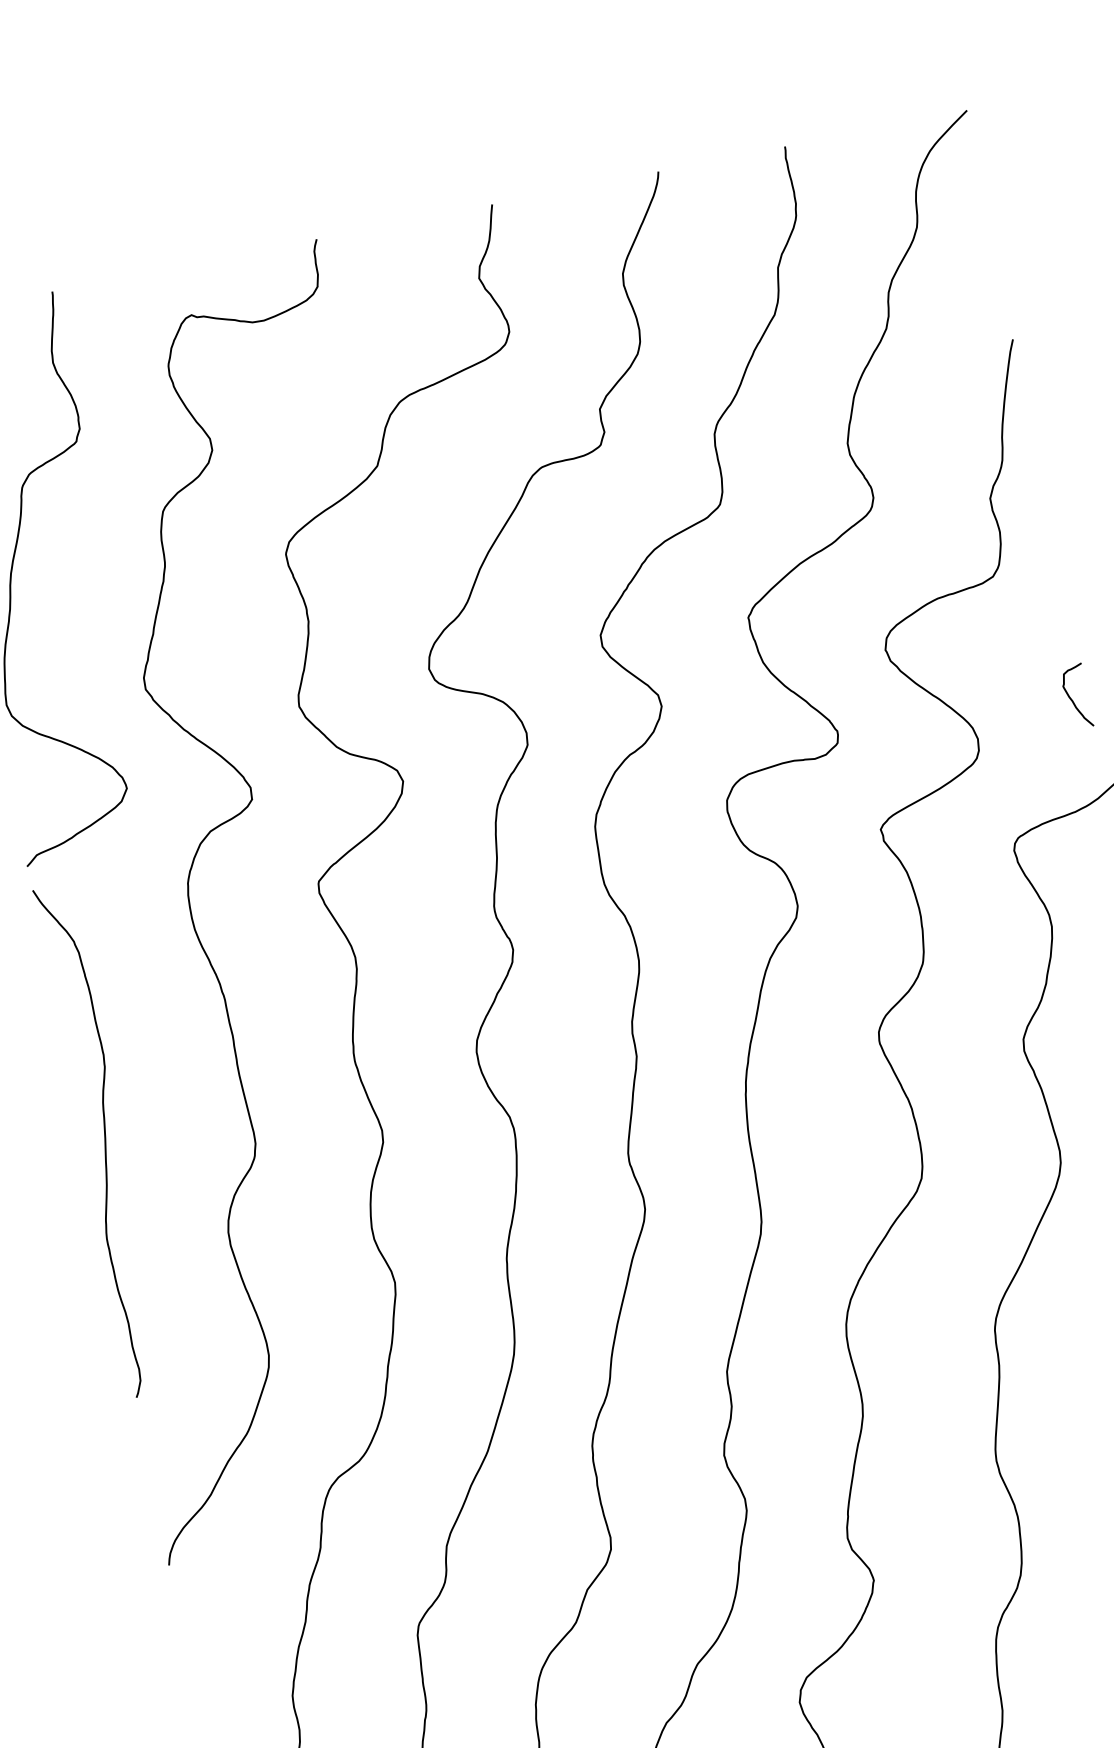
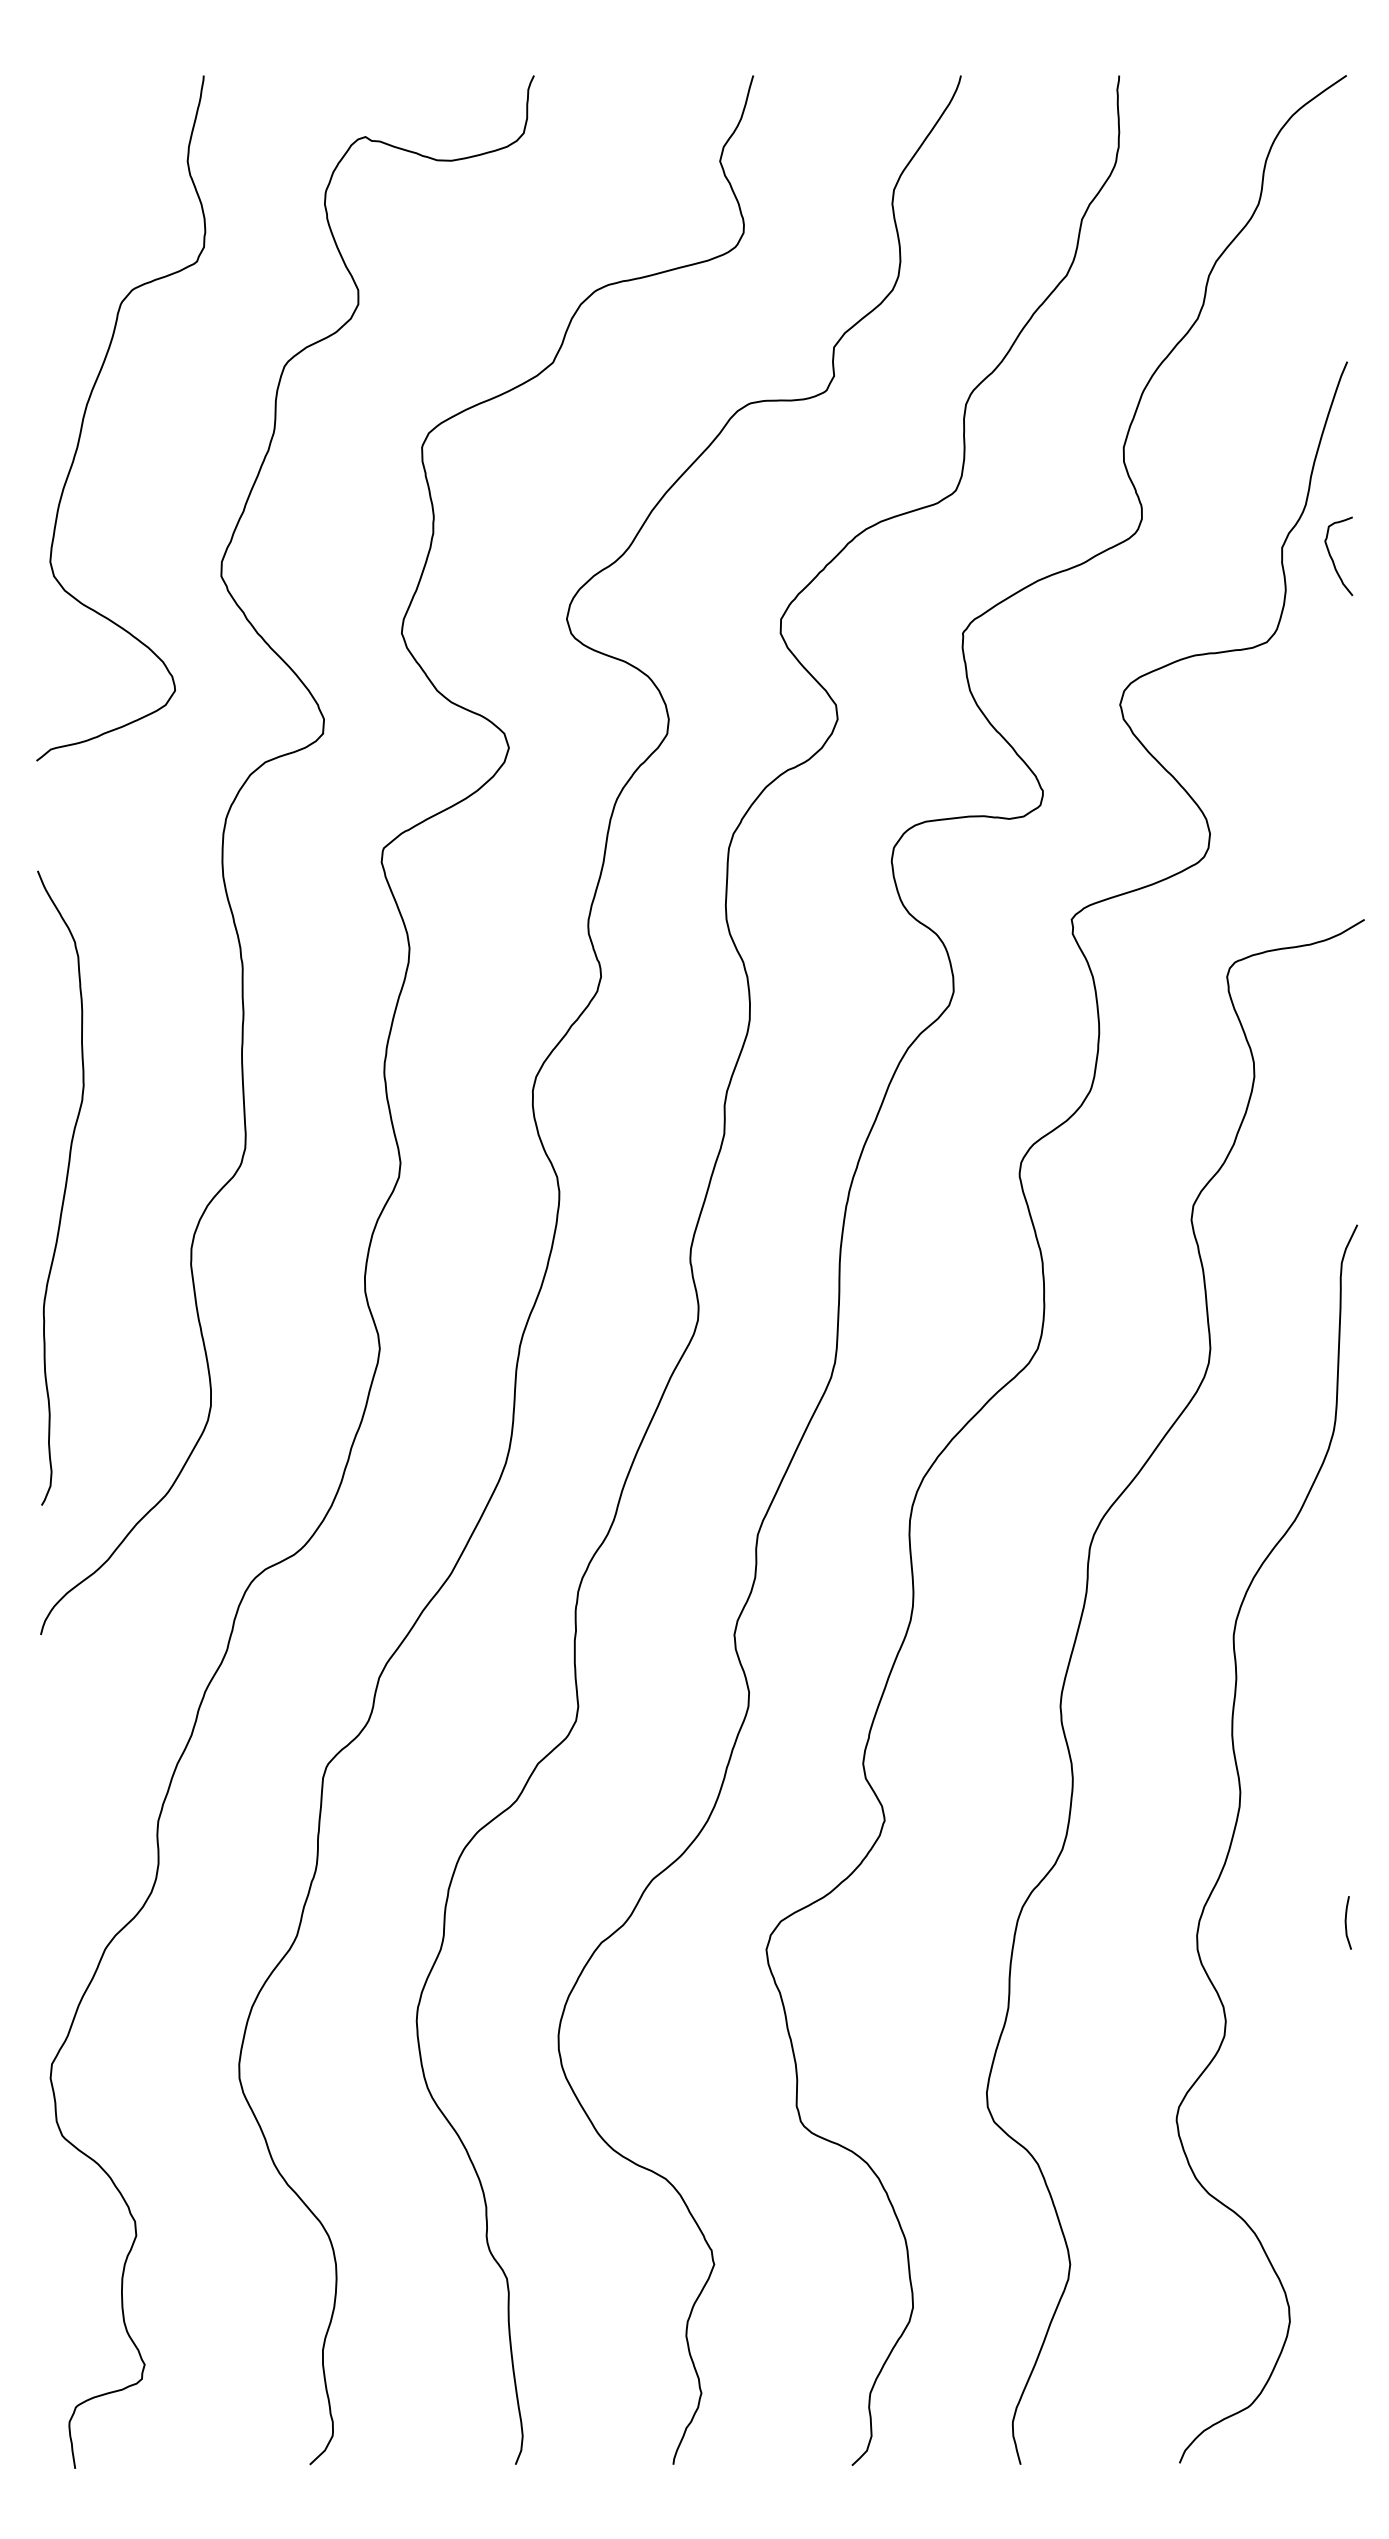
curve: (1071, 698) -> (1332, 557), moved
curve: (104, 1139) -> (64, 1187), moved

